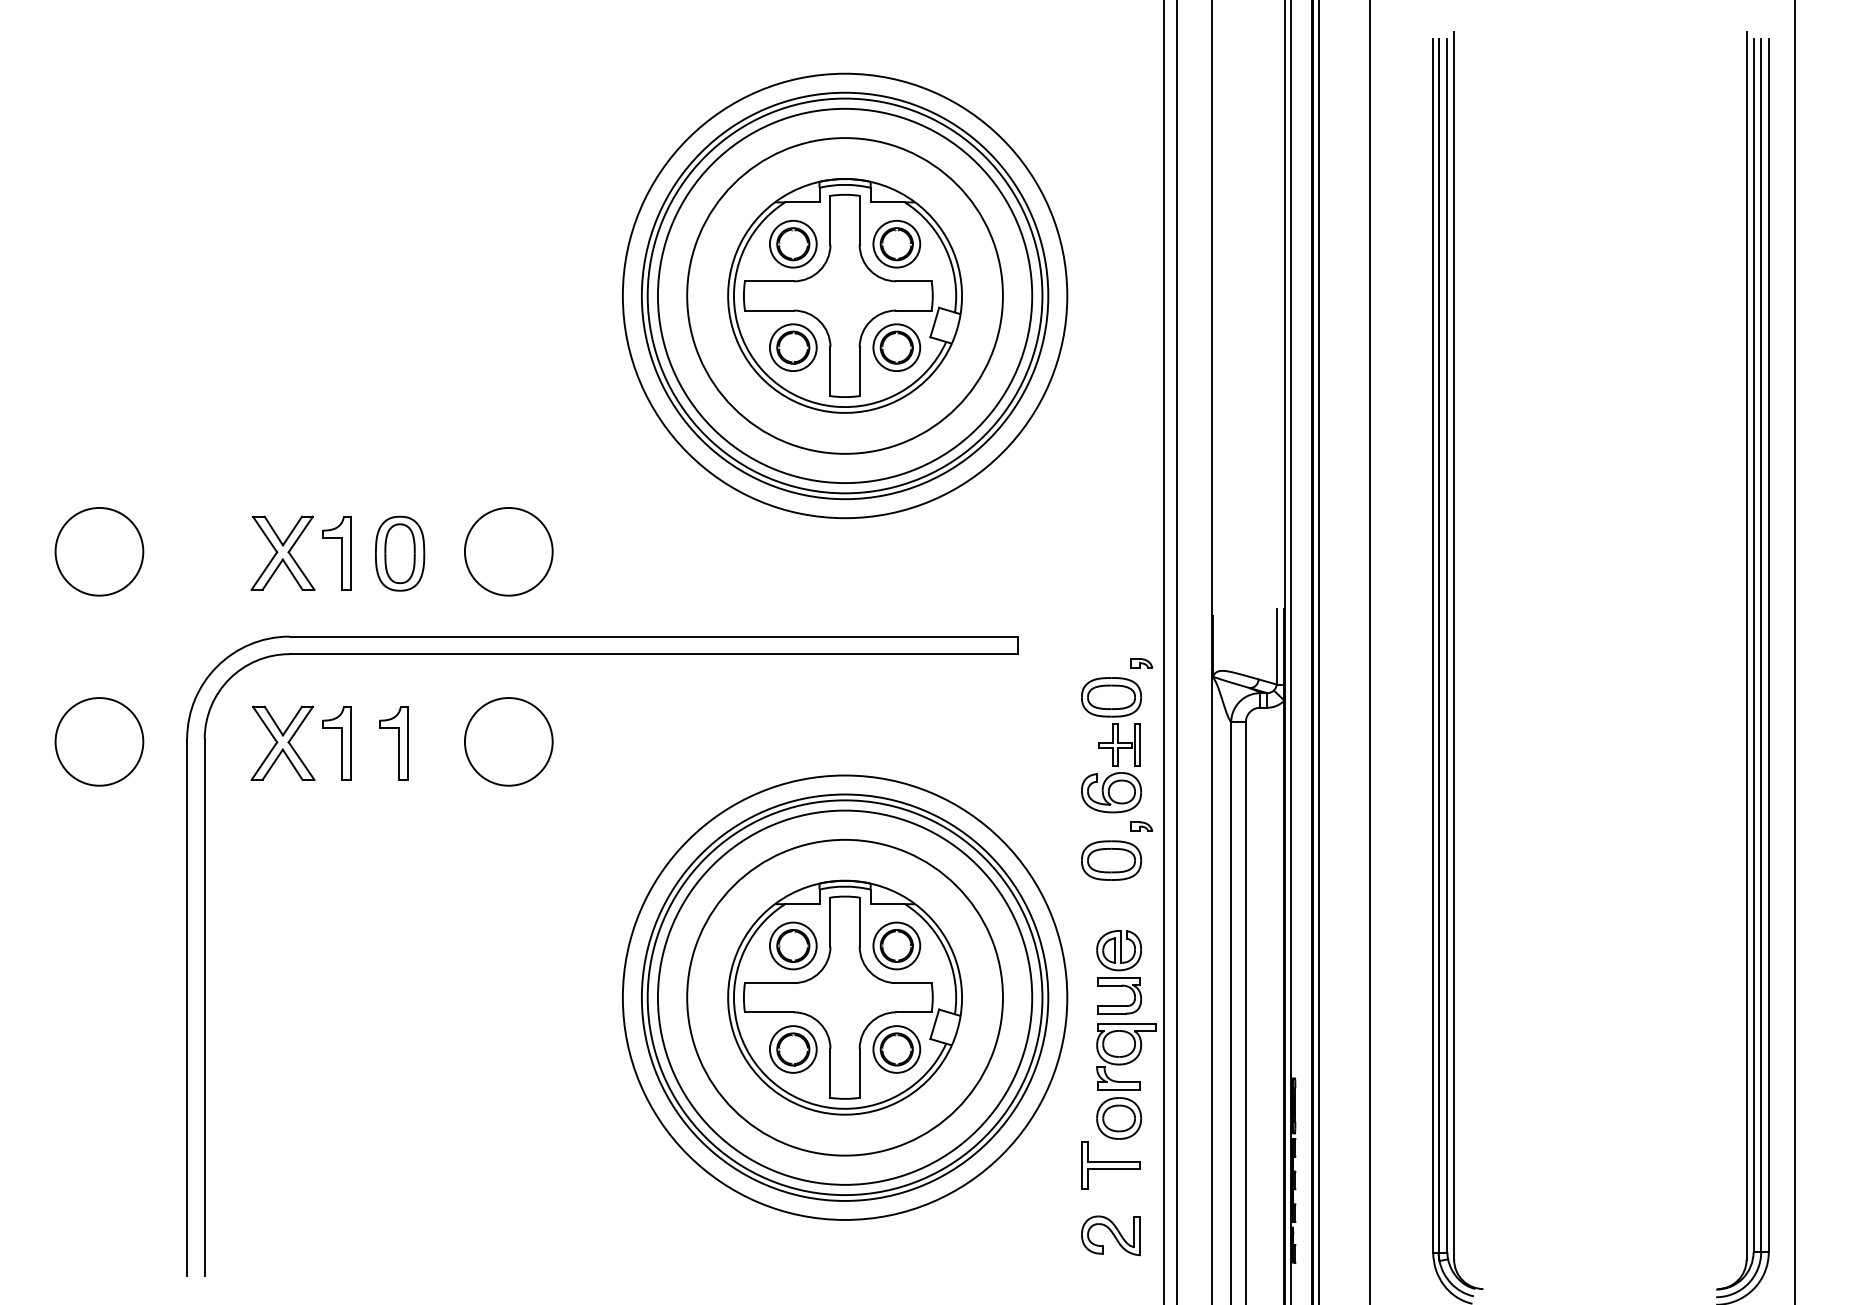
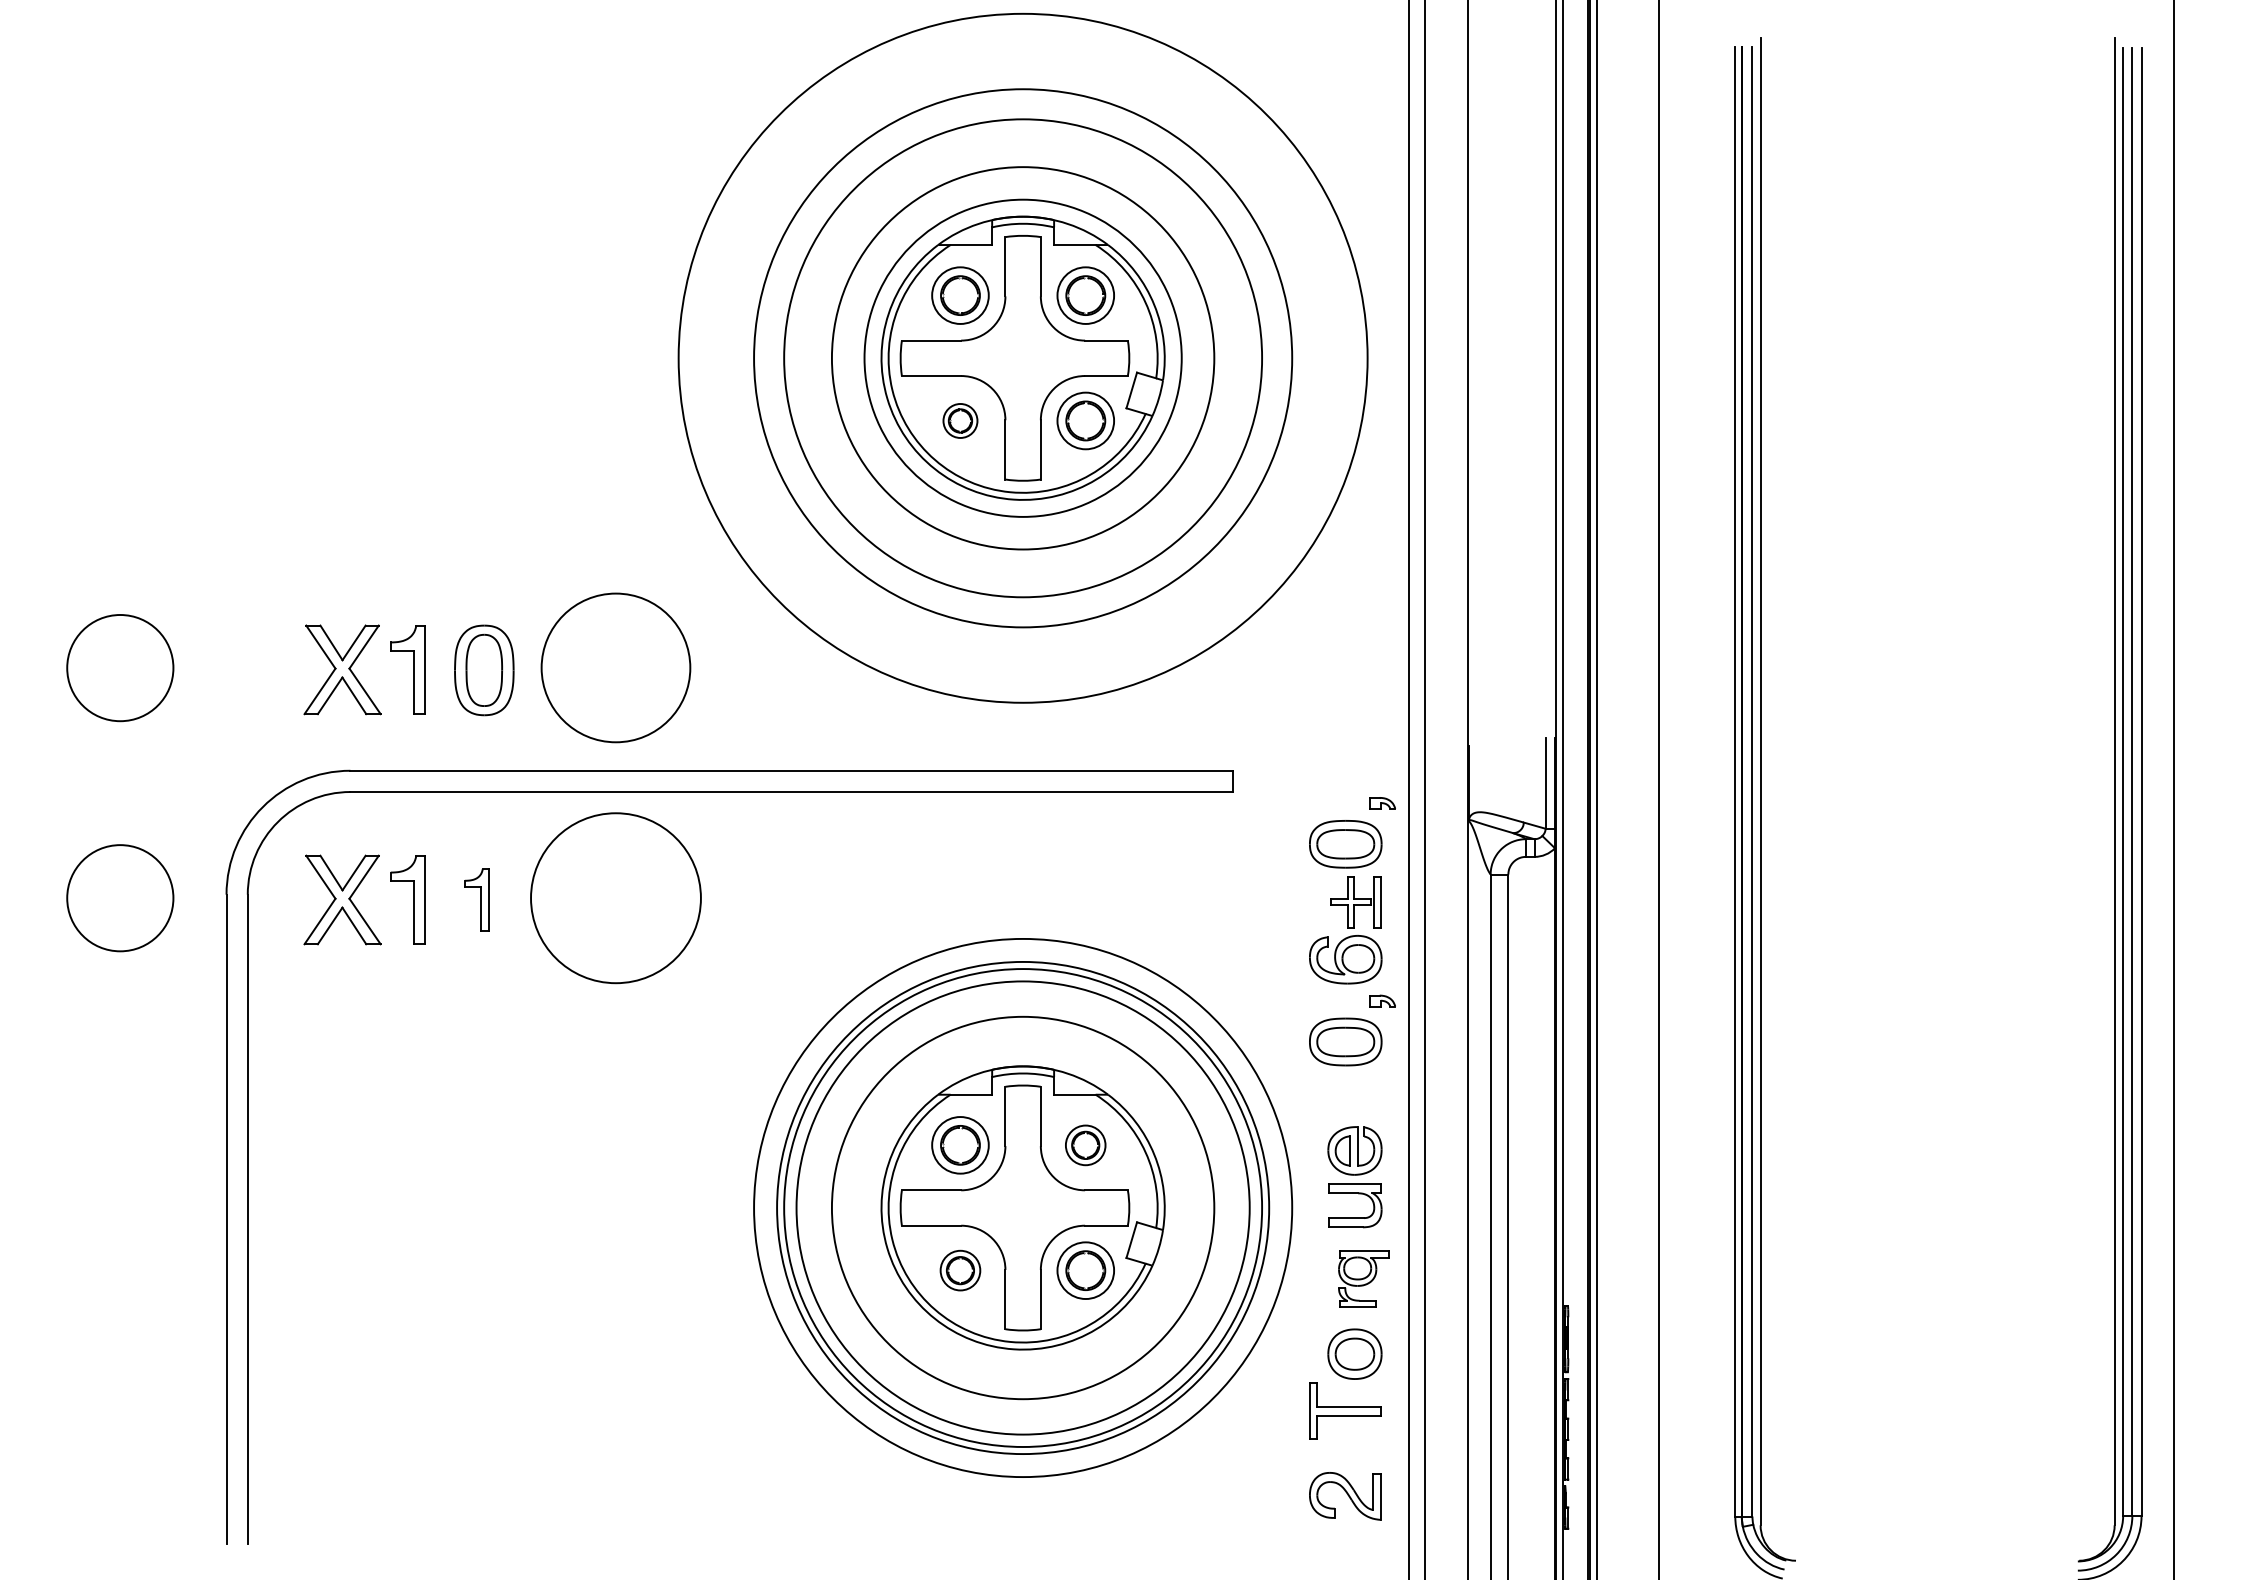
circle: (844, 295) -> (1022, 357), size x0.7
circle: (845, 296) -> (1023, 358), size x1.4
part: (793, 347) -> (960, 420), size x0.6
circle: (508, 552) -> (615, 668), size x1.4
part: (393, 742) -> (476, 899), size x0.7
circle: (508, 742) -> (615, 898), size x1.6
part: (896, 946) -> (1085, 1145), size x0.7
part: (793, 1049) -> (960, 1270), size x0.7
part: (1126, 1055) -> (1363, 1278), size x0.7

